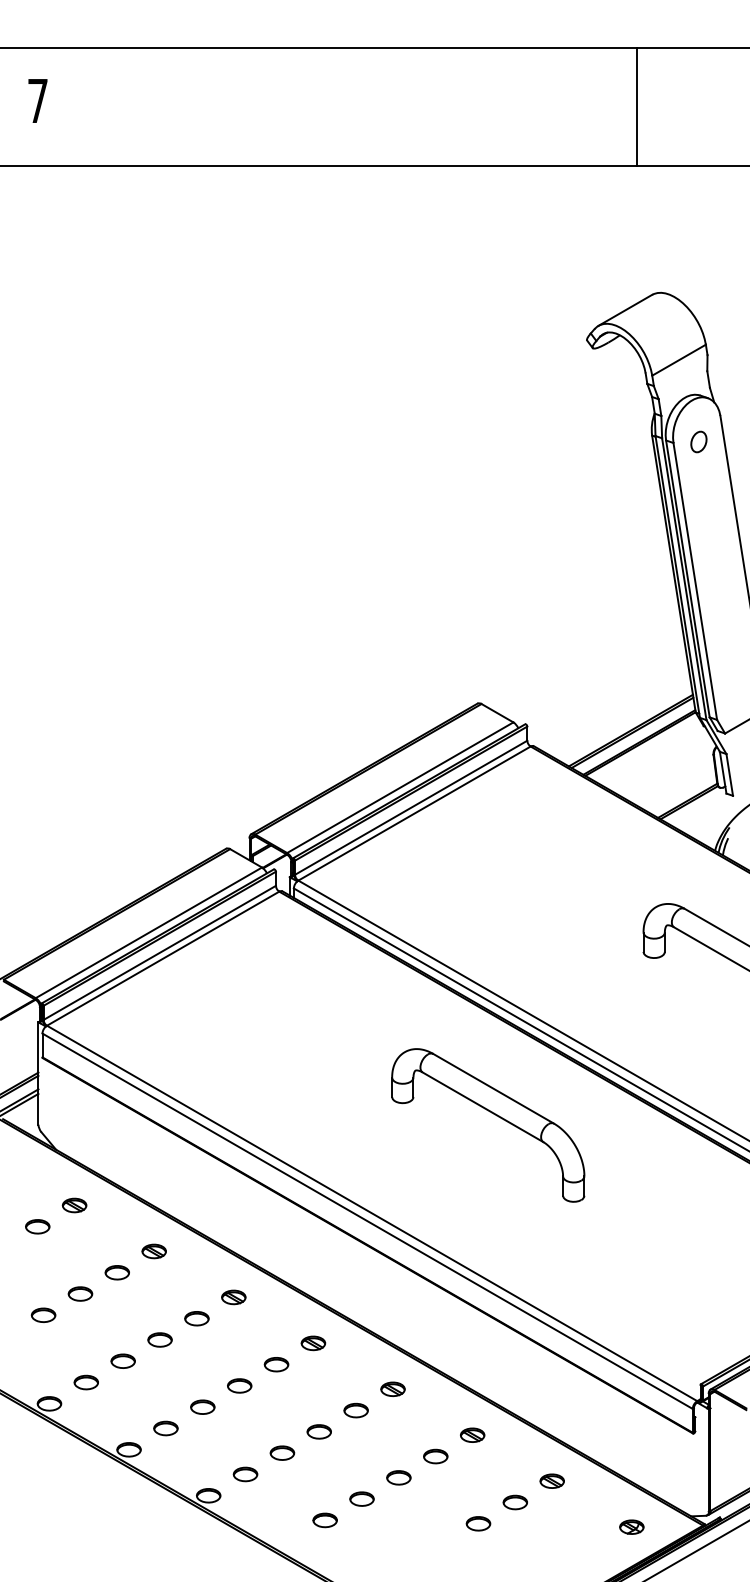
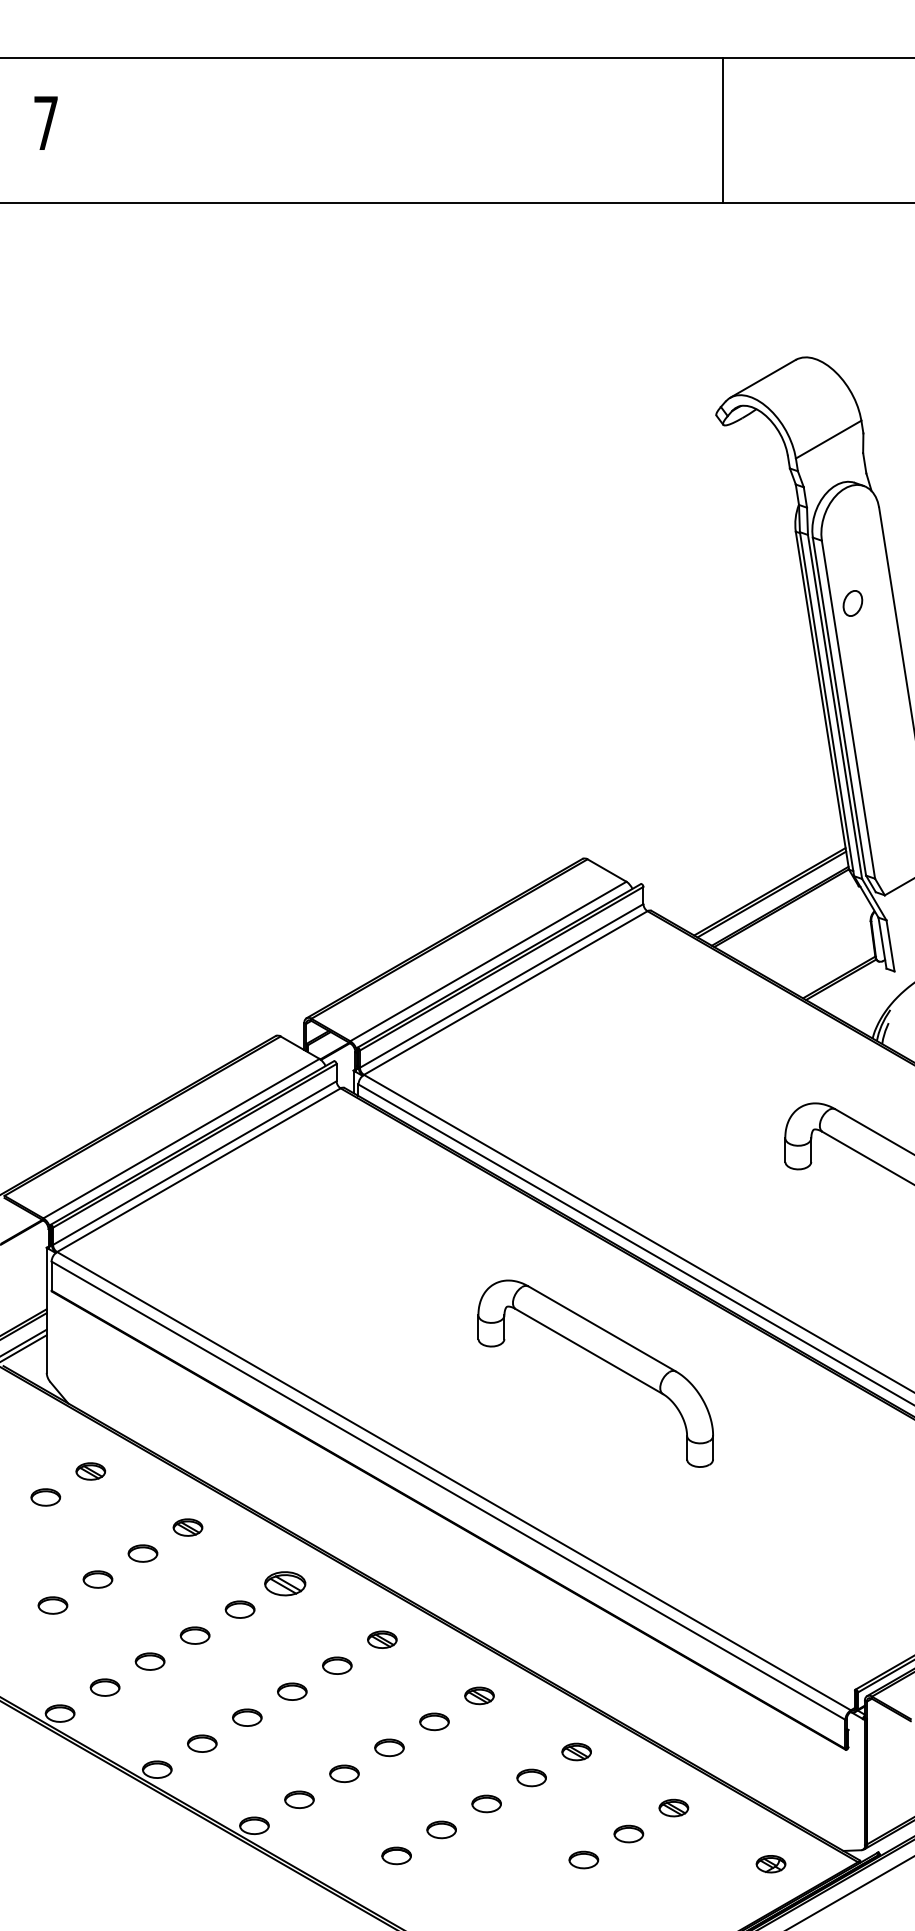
line: (637, 106) -> (722, 129), moved
part: (698, 442) -> (852, 603), moved
part: (233, 1297) -> (284, 1583), size x1.4

